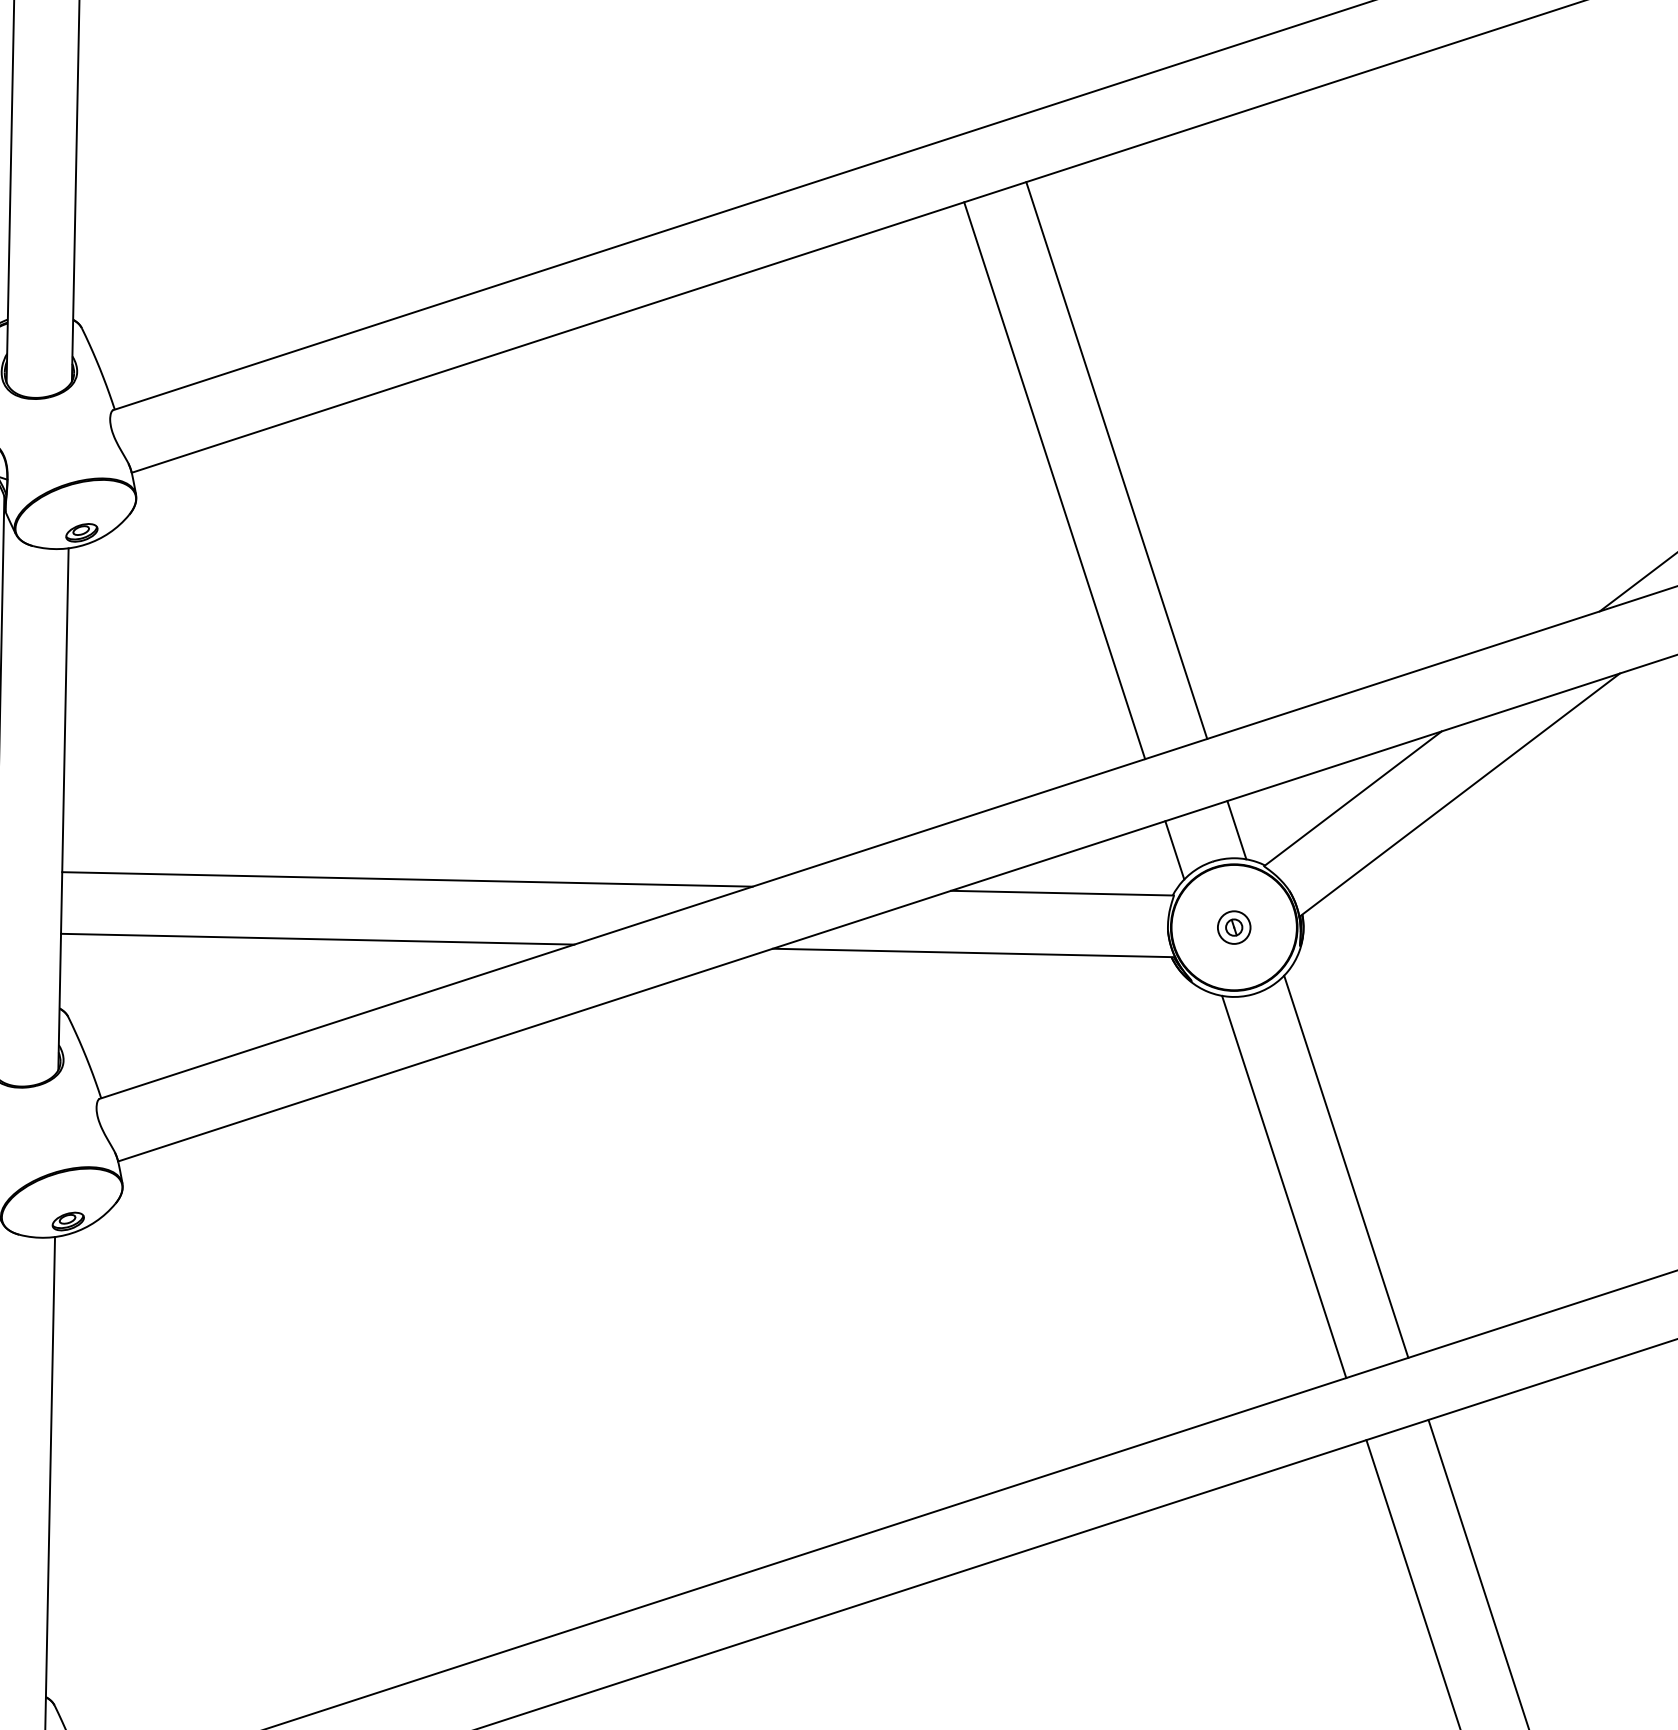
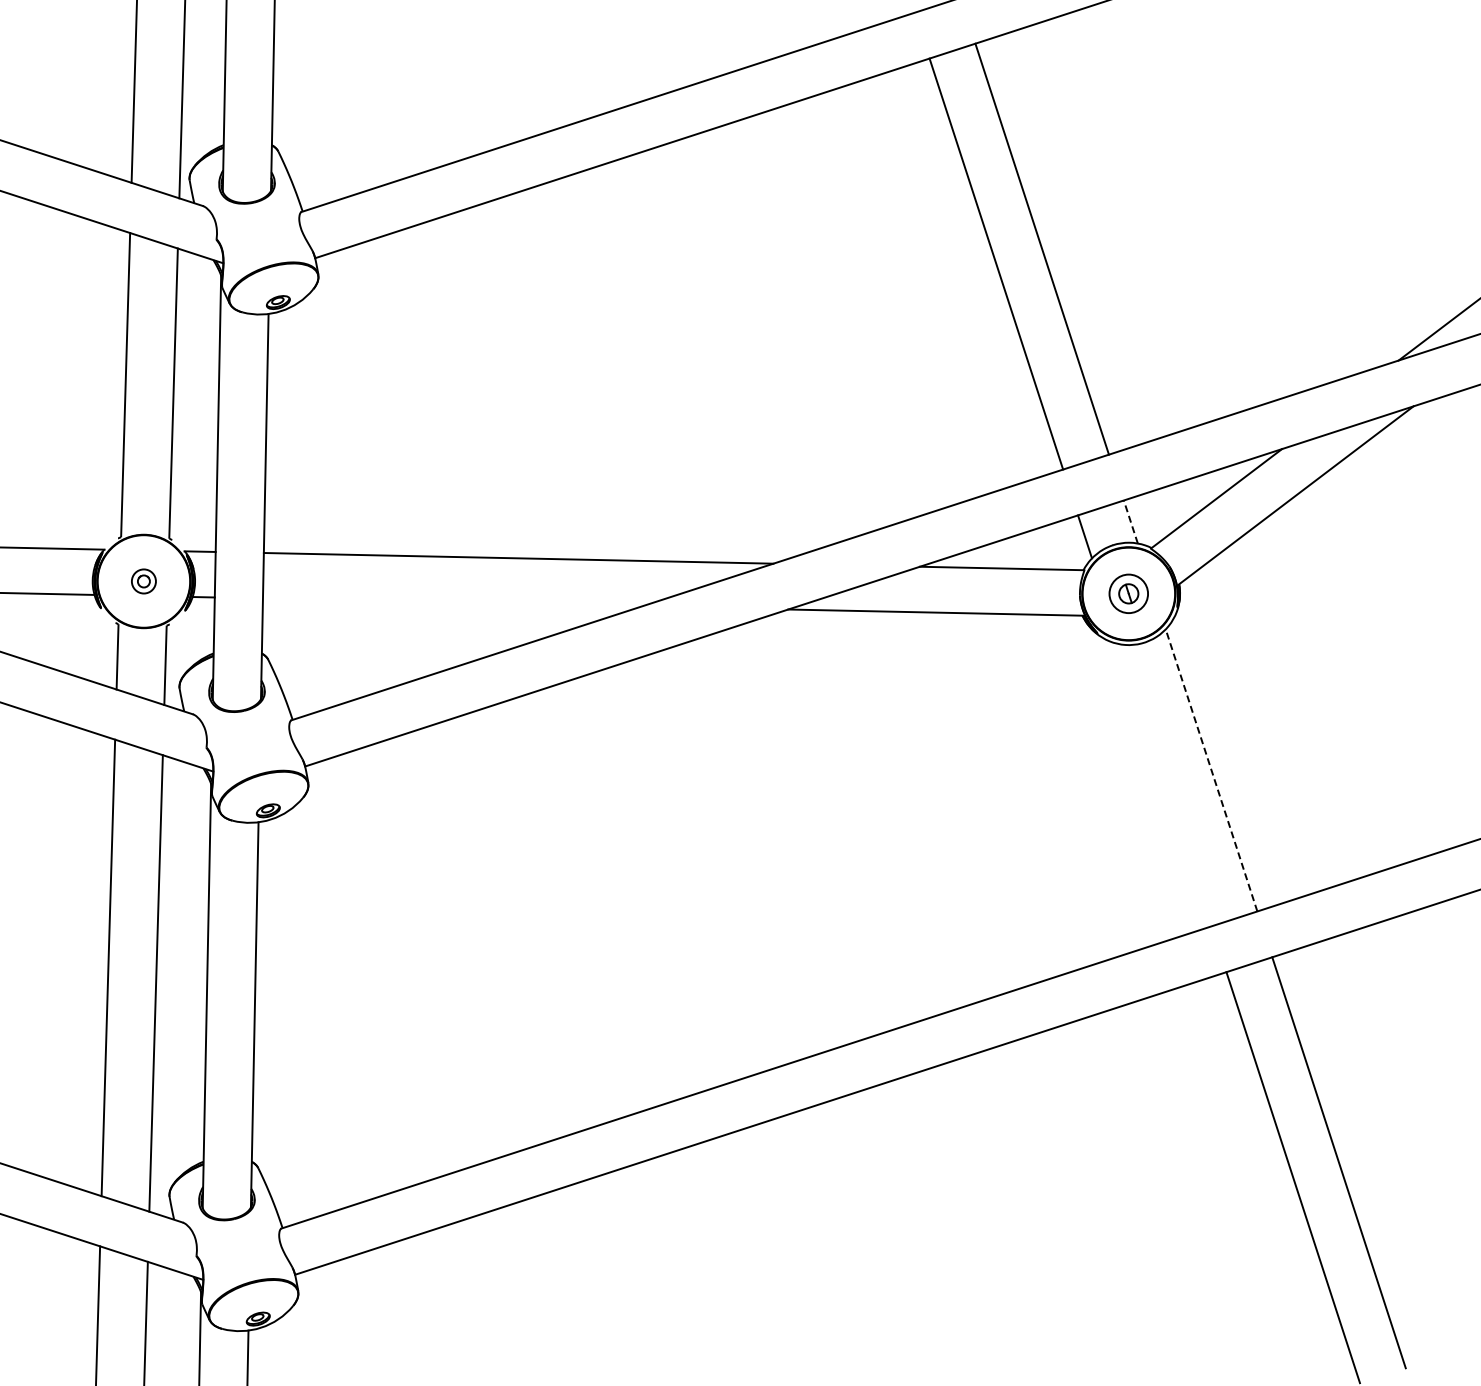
line: (1236, 830) -> (1130, 522), solid -> dashed
part: (1233, 927) -> (1128, 593), size x1.6
line: (316, 939) -> (451, 602), removed
line: (1346, 1165) -> (1211, 769), solid -> dashed
line: (1283, 1187) -> (1165, 785), removed

